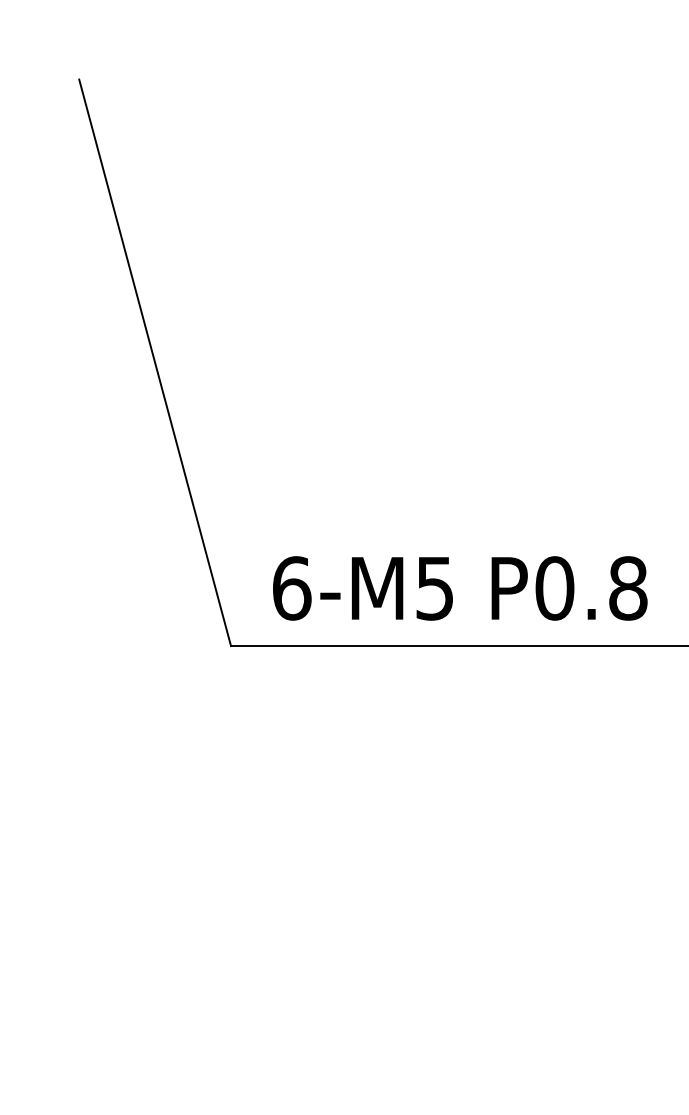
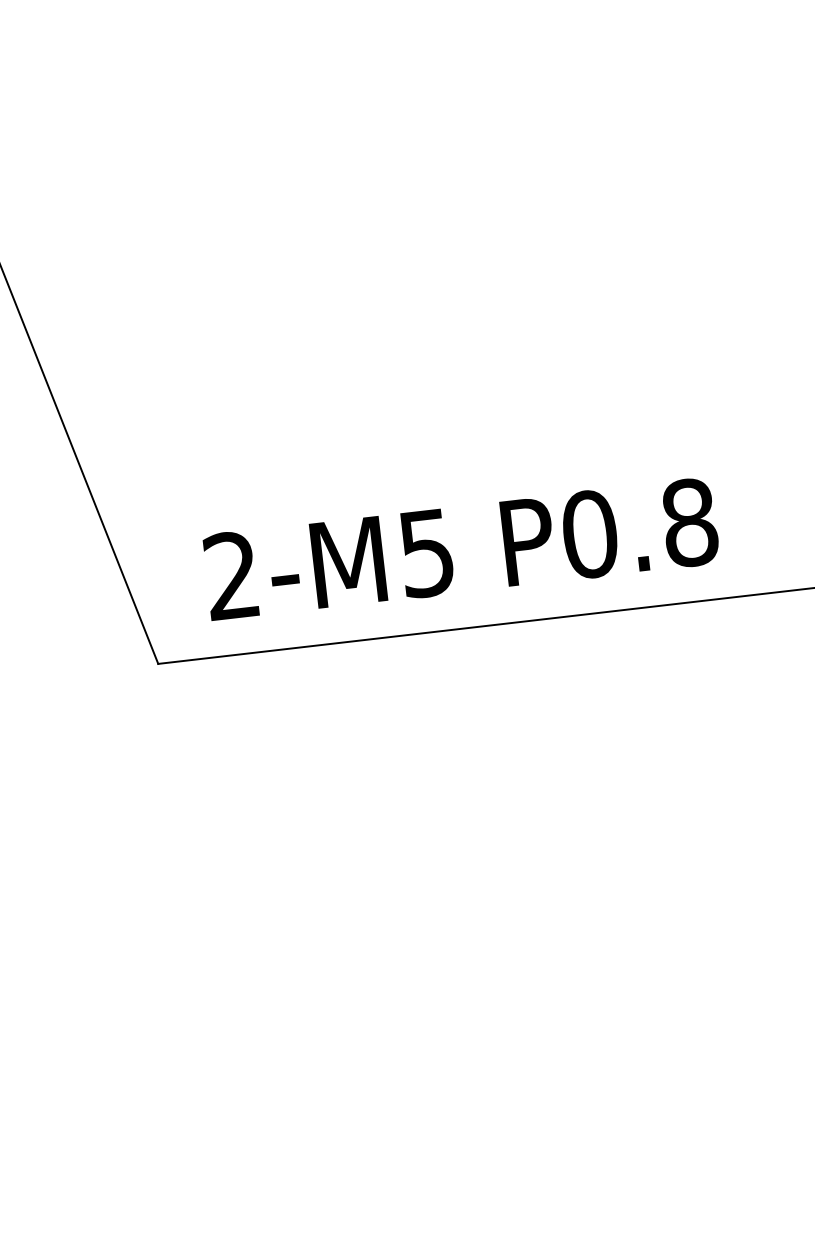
text: (292, 588) -> (232, 575), 6-M5 -> 2-M5

